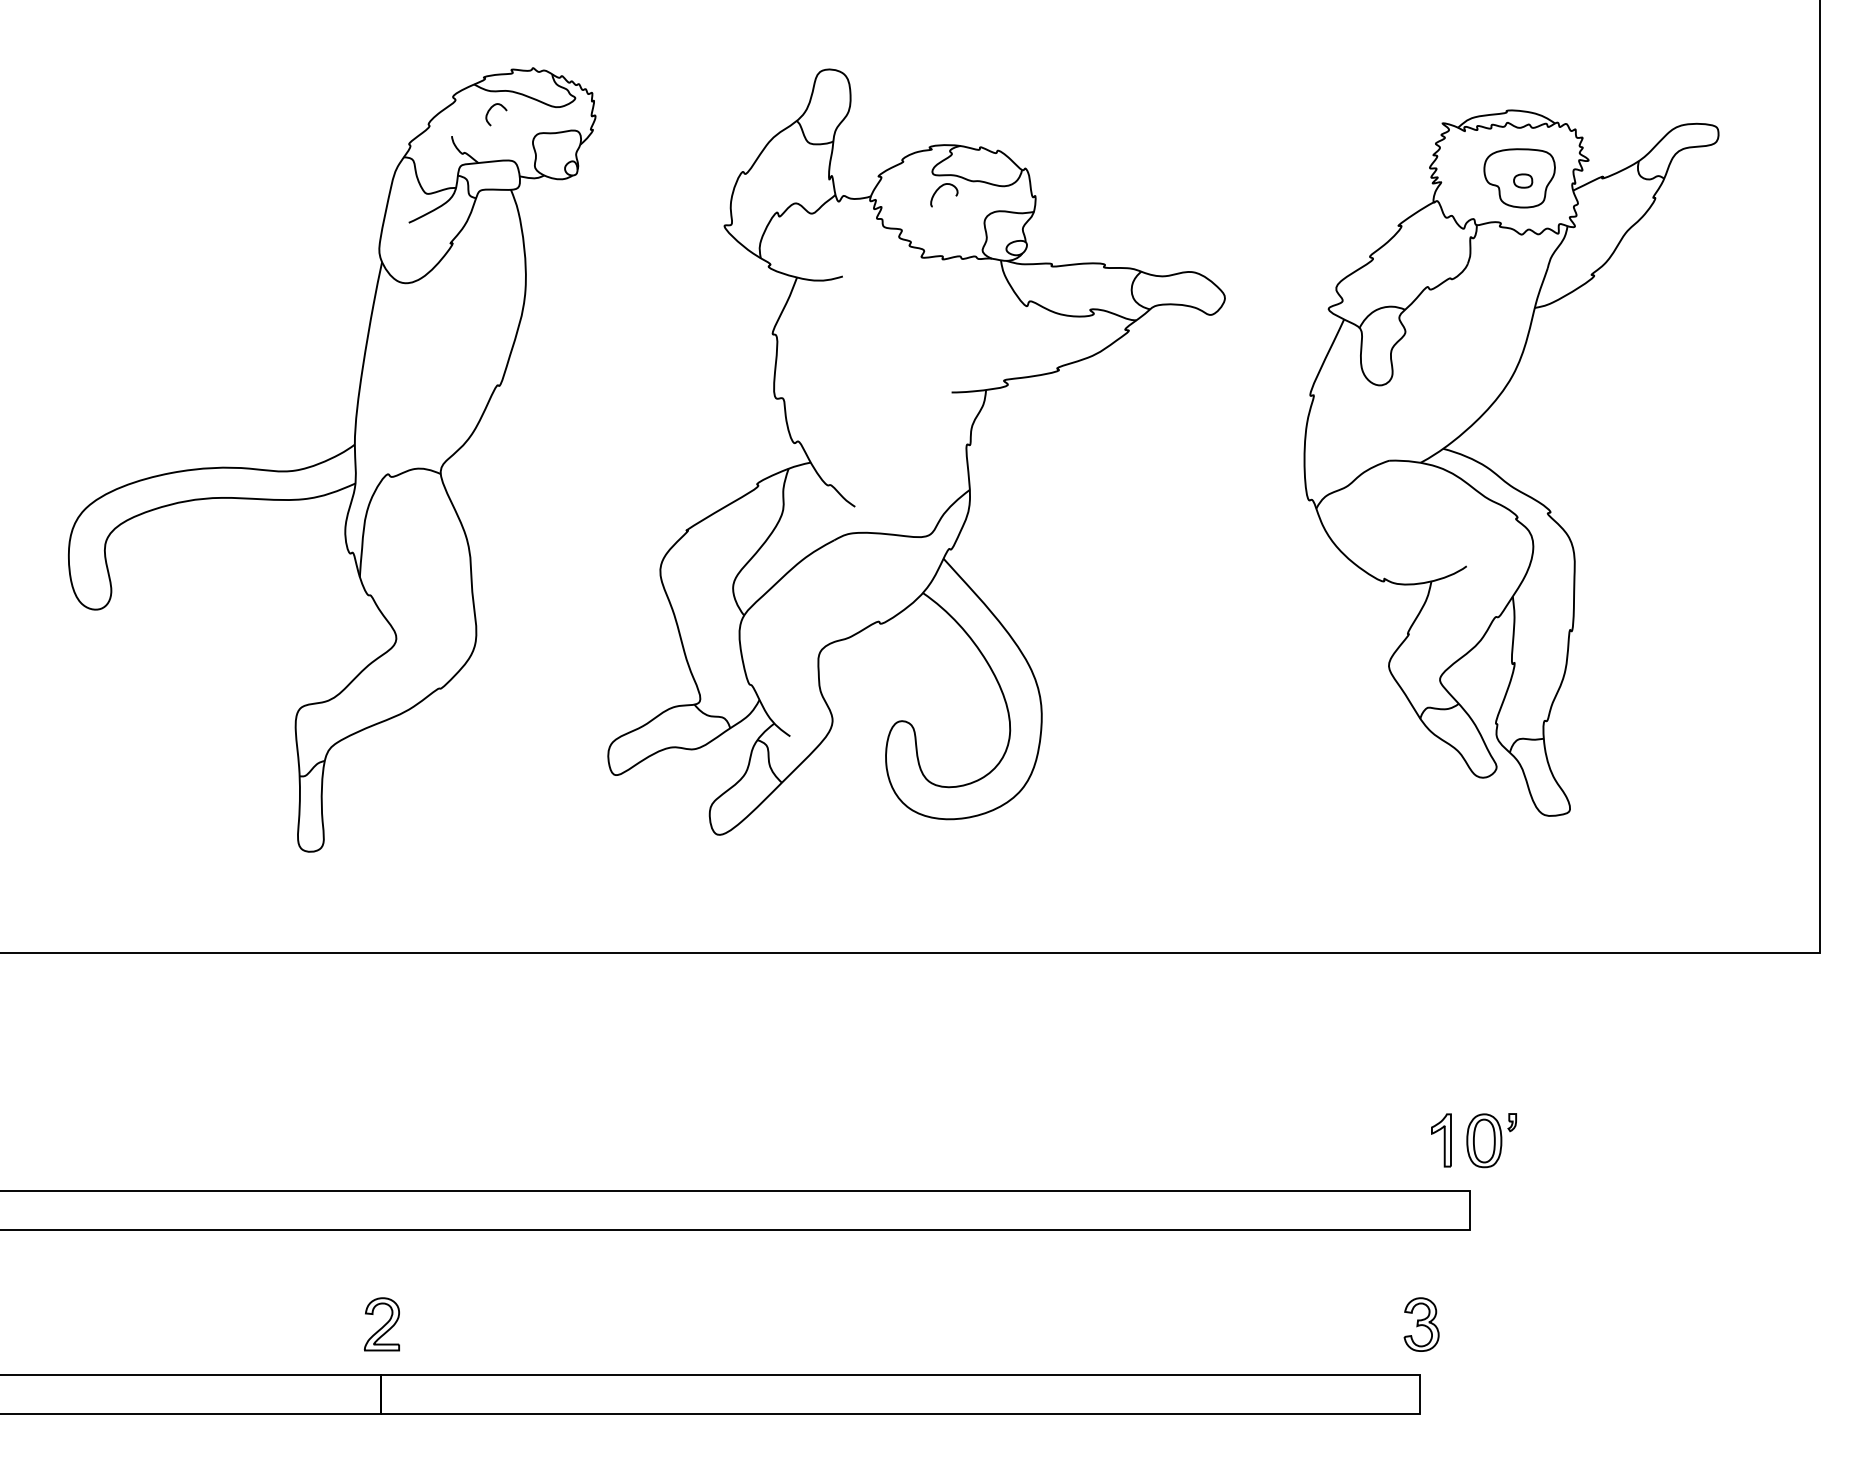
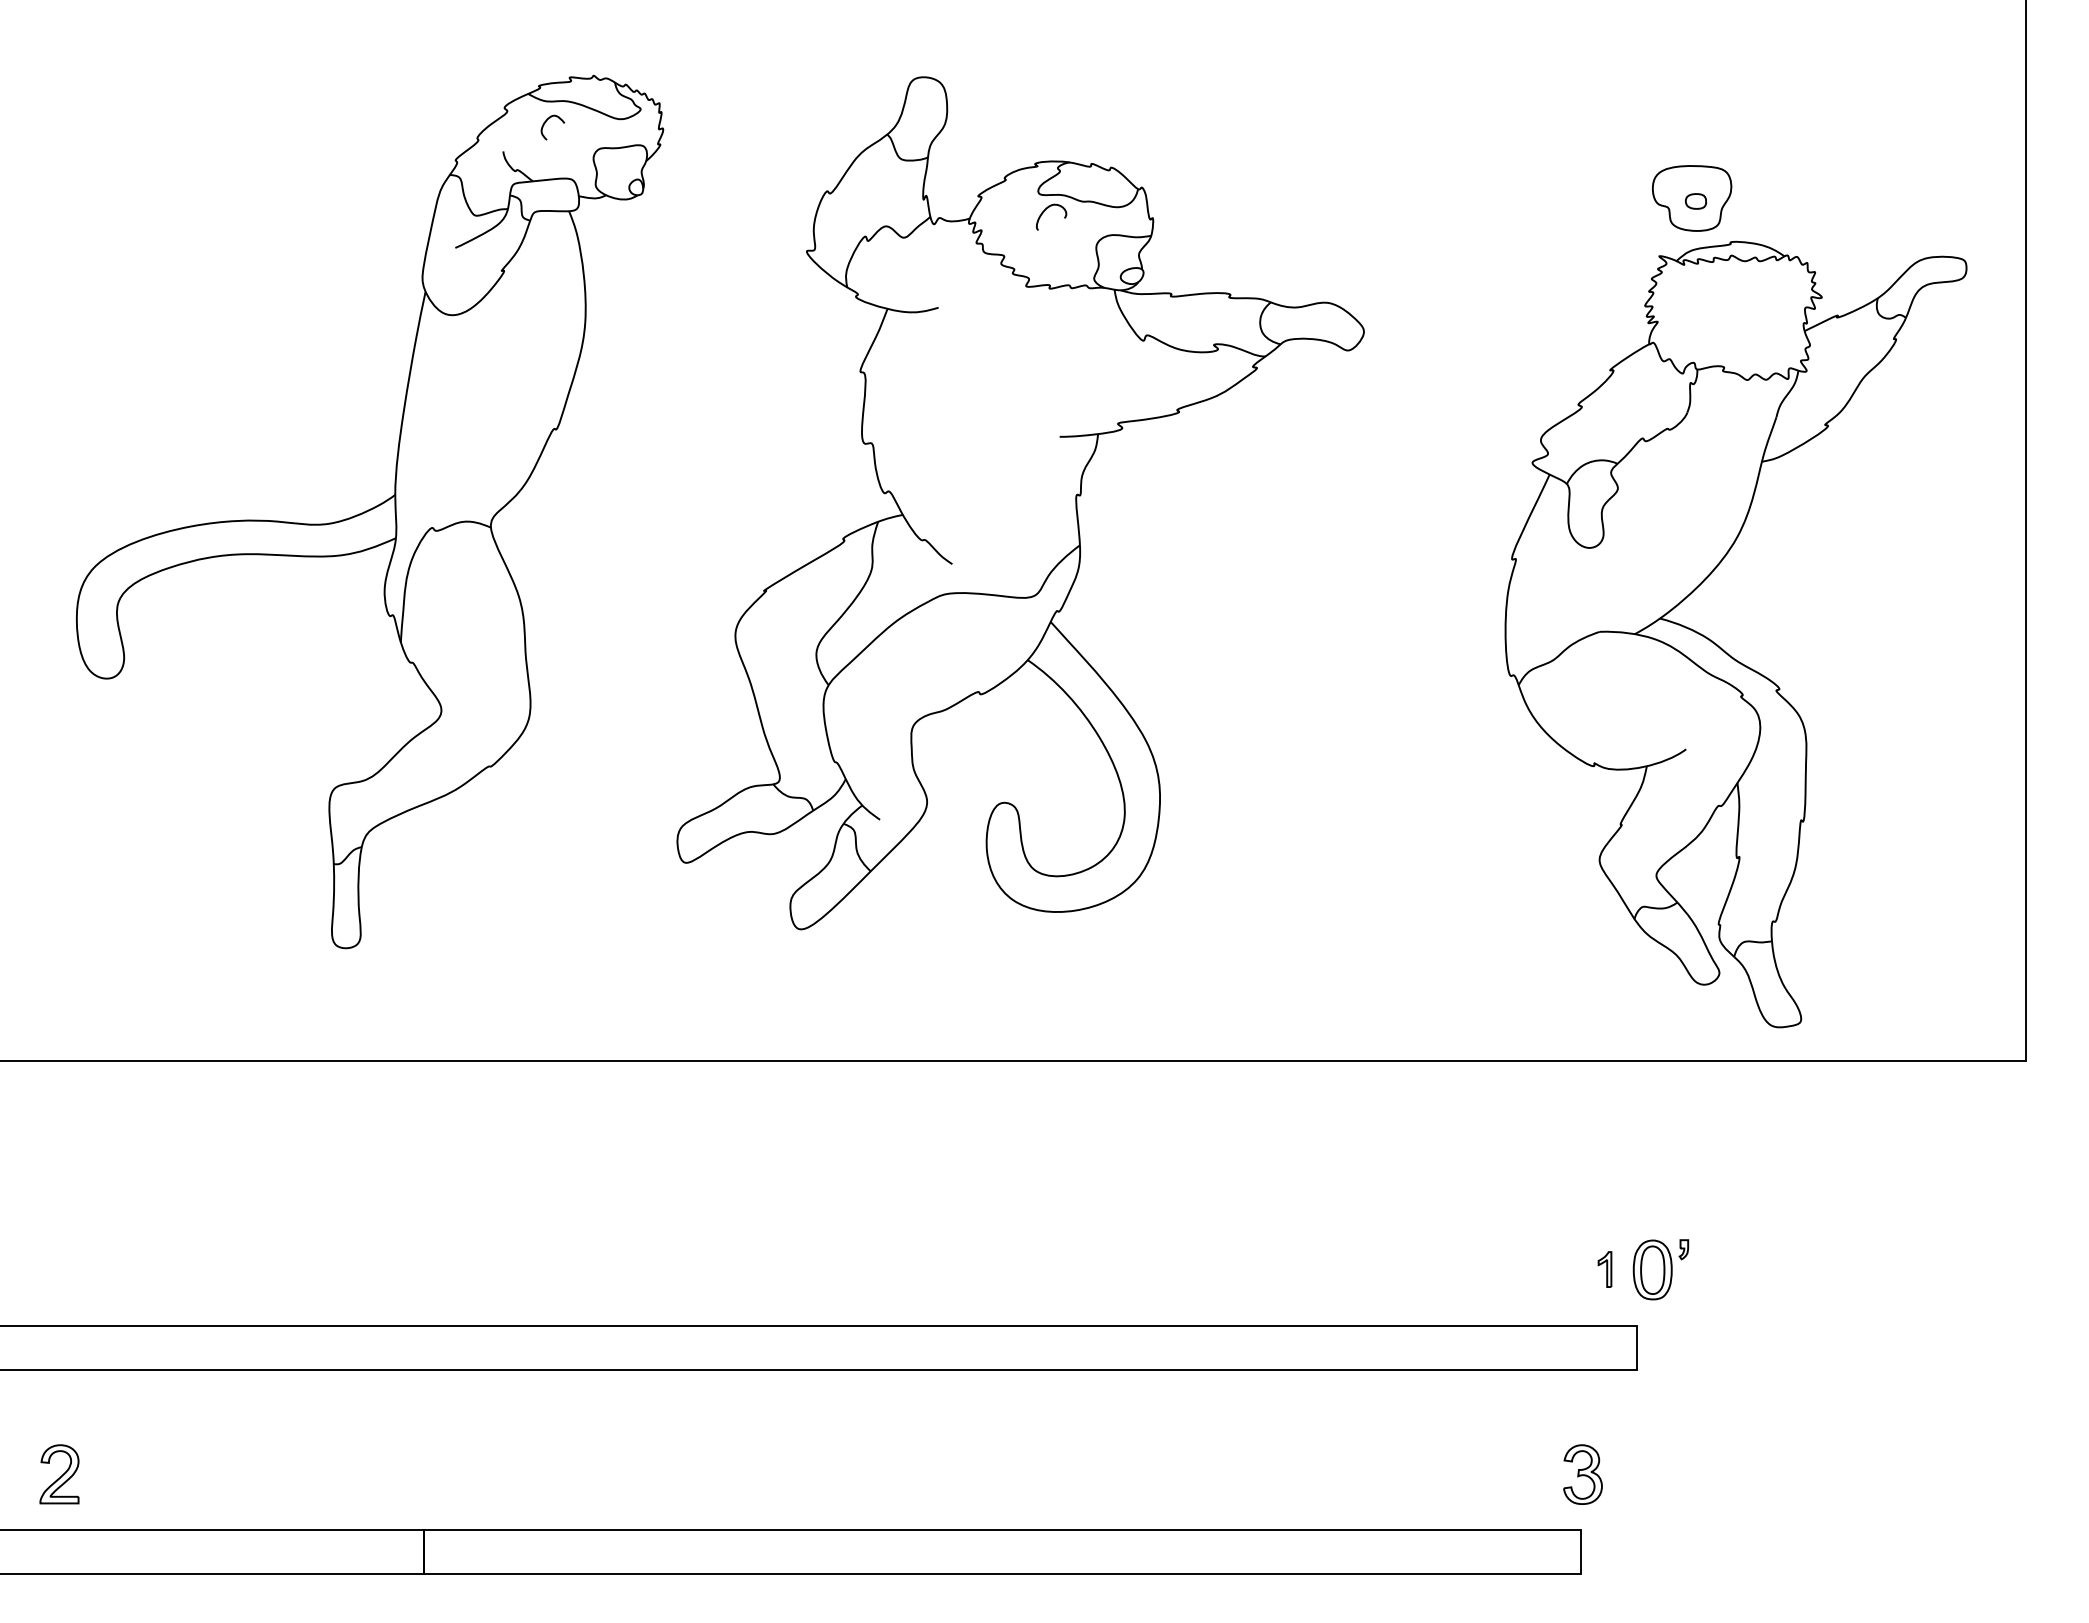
part: (1498, 474) -> (1721, 647), moved
part: (1440, 1140) -> (1604, 1269), size x0.6
part: (382, 1324) -> (59, 1474), moved

